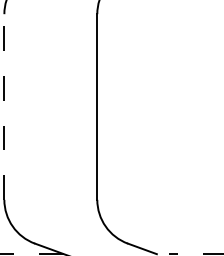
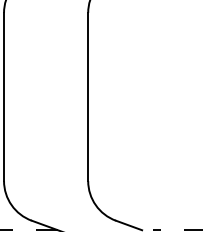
line: (4, 106) -> (4, 96), dashed -> solid

